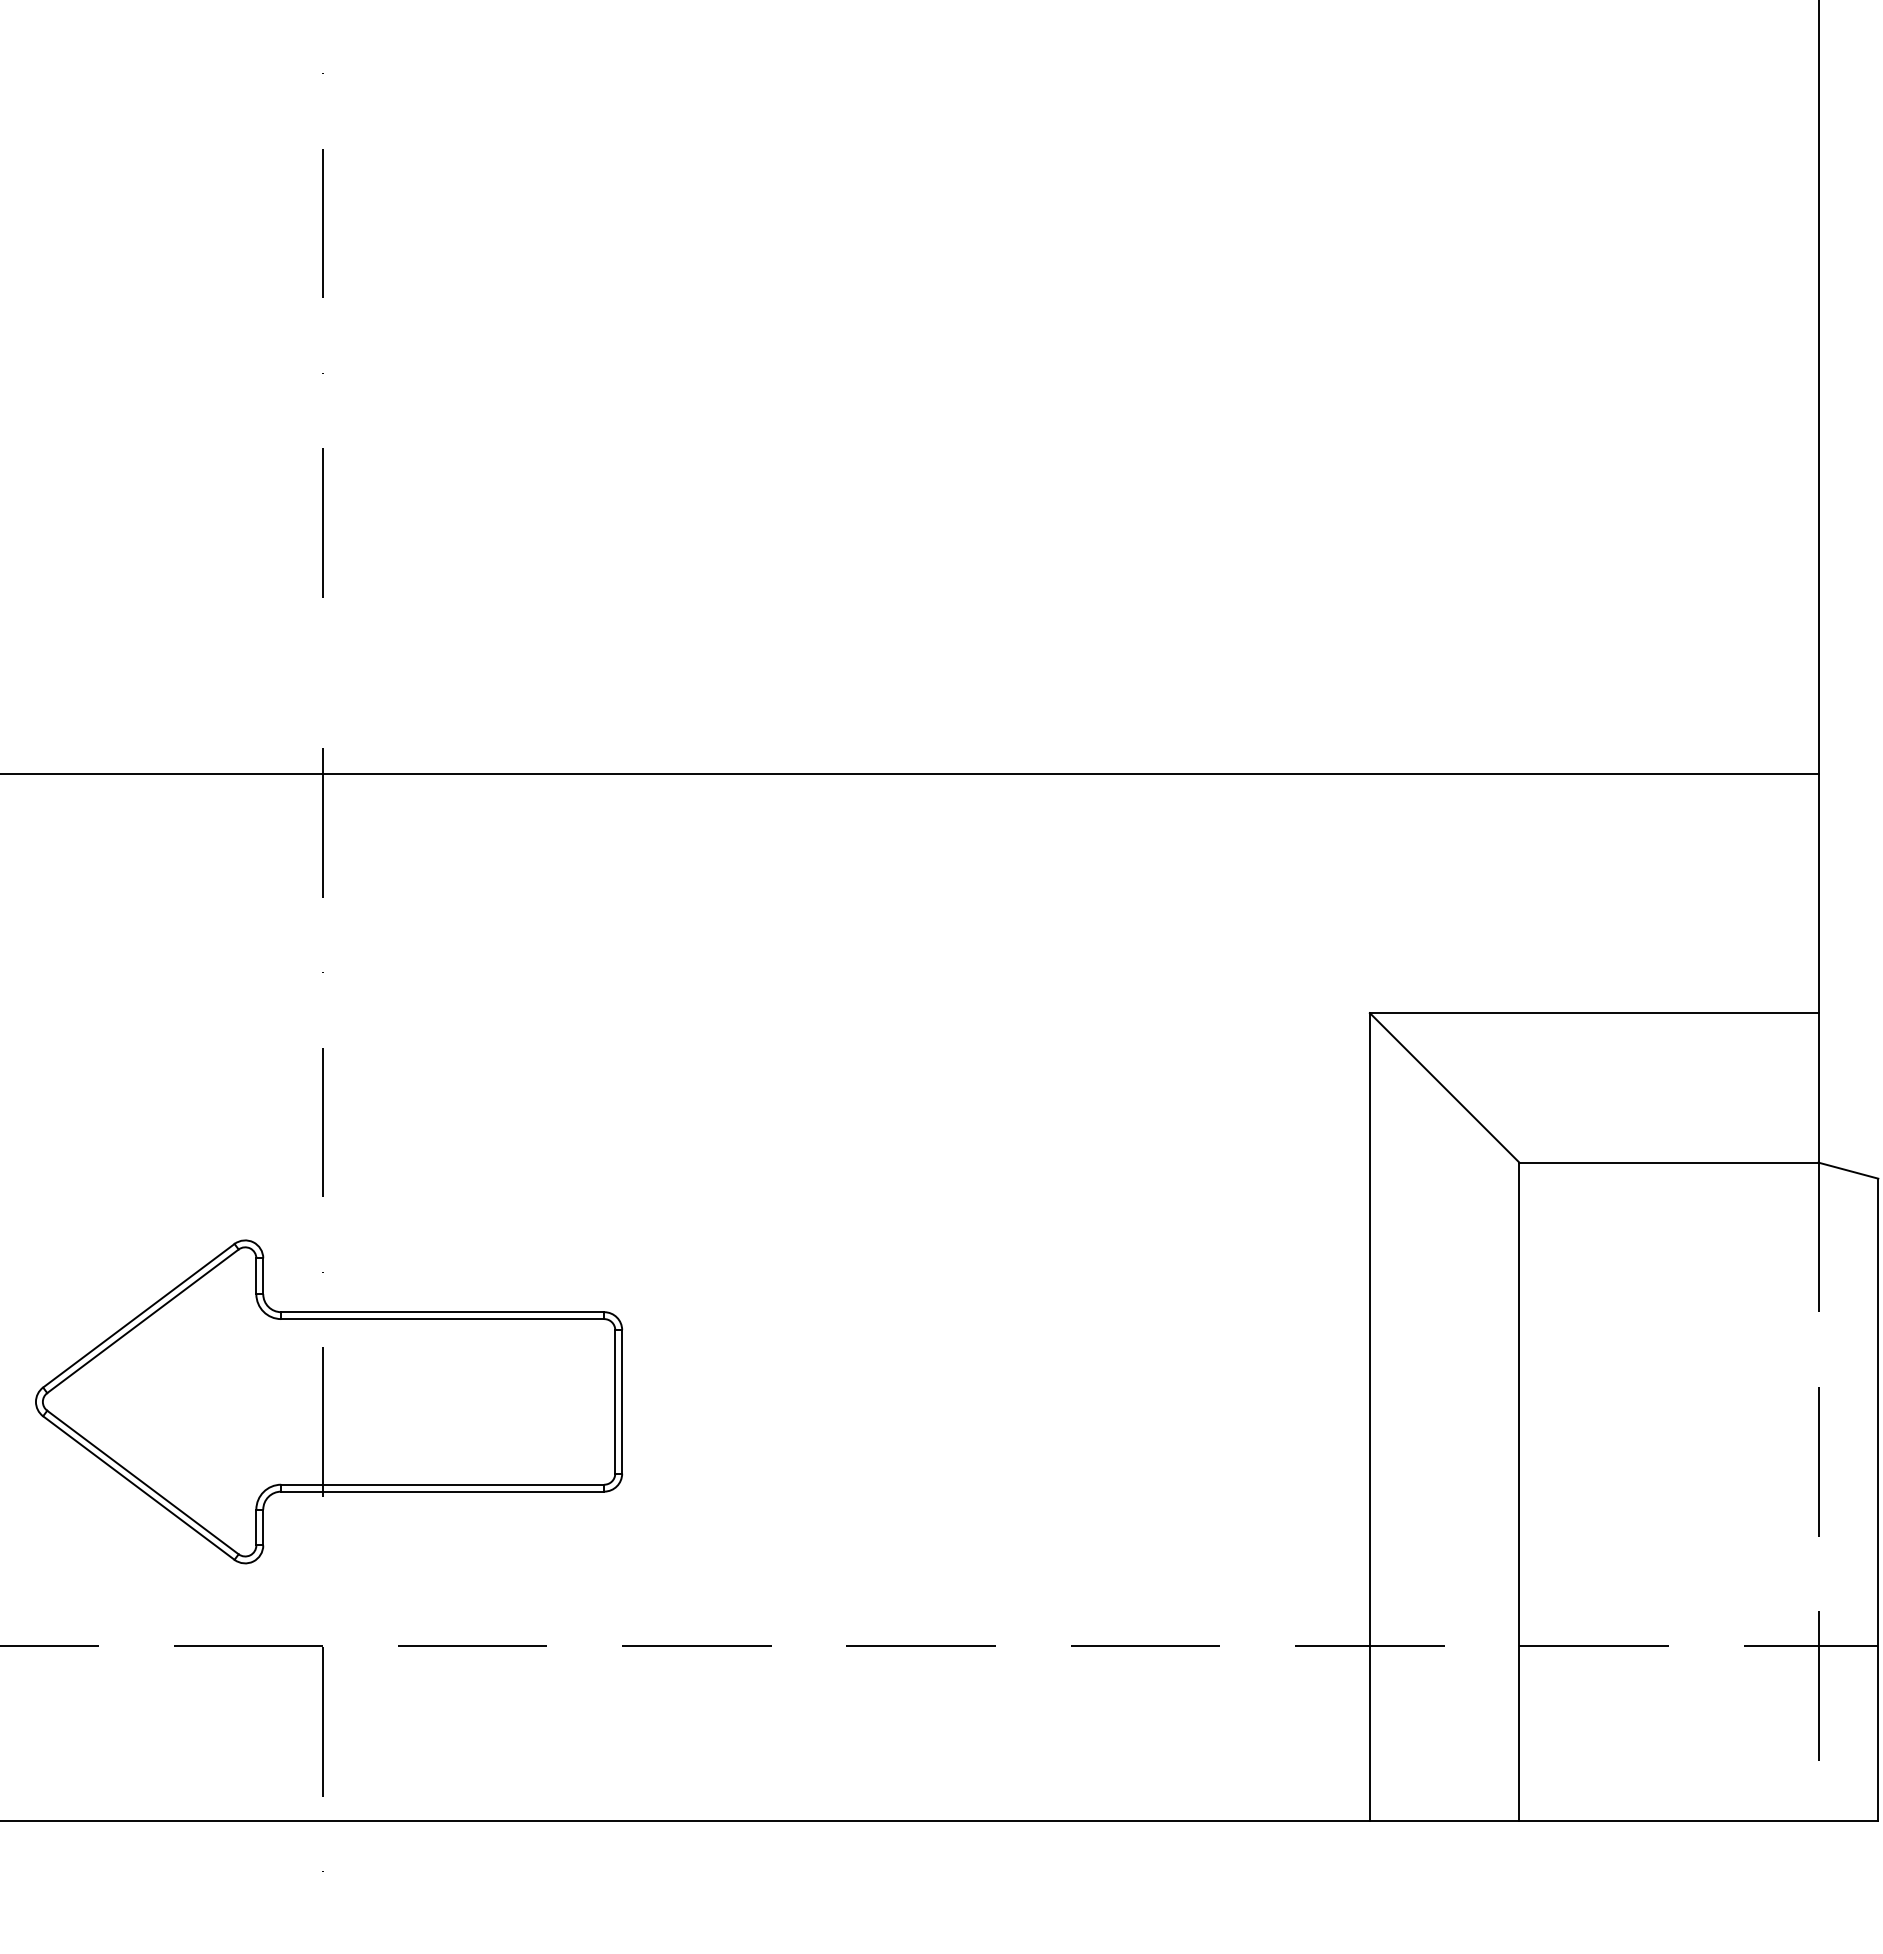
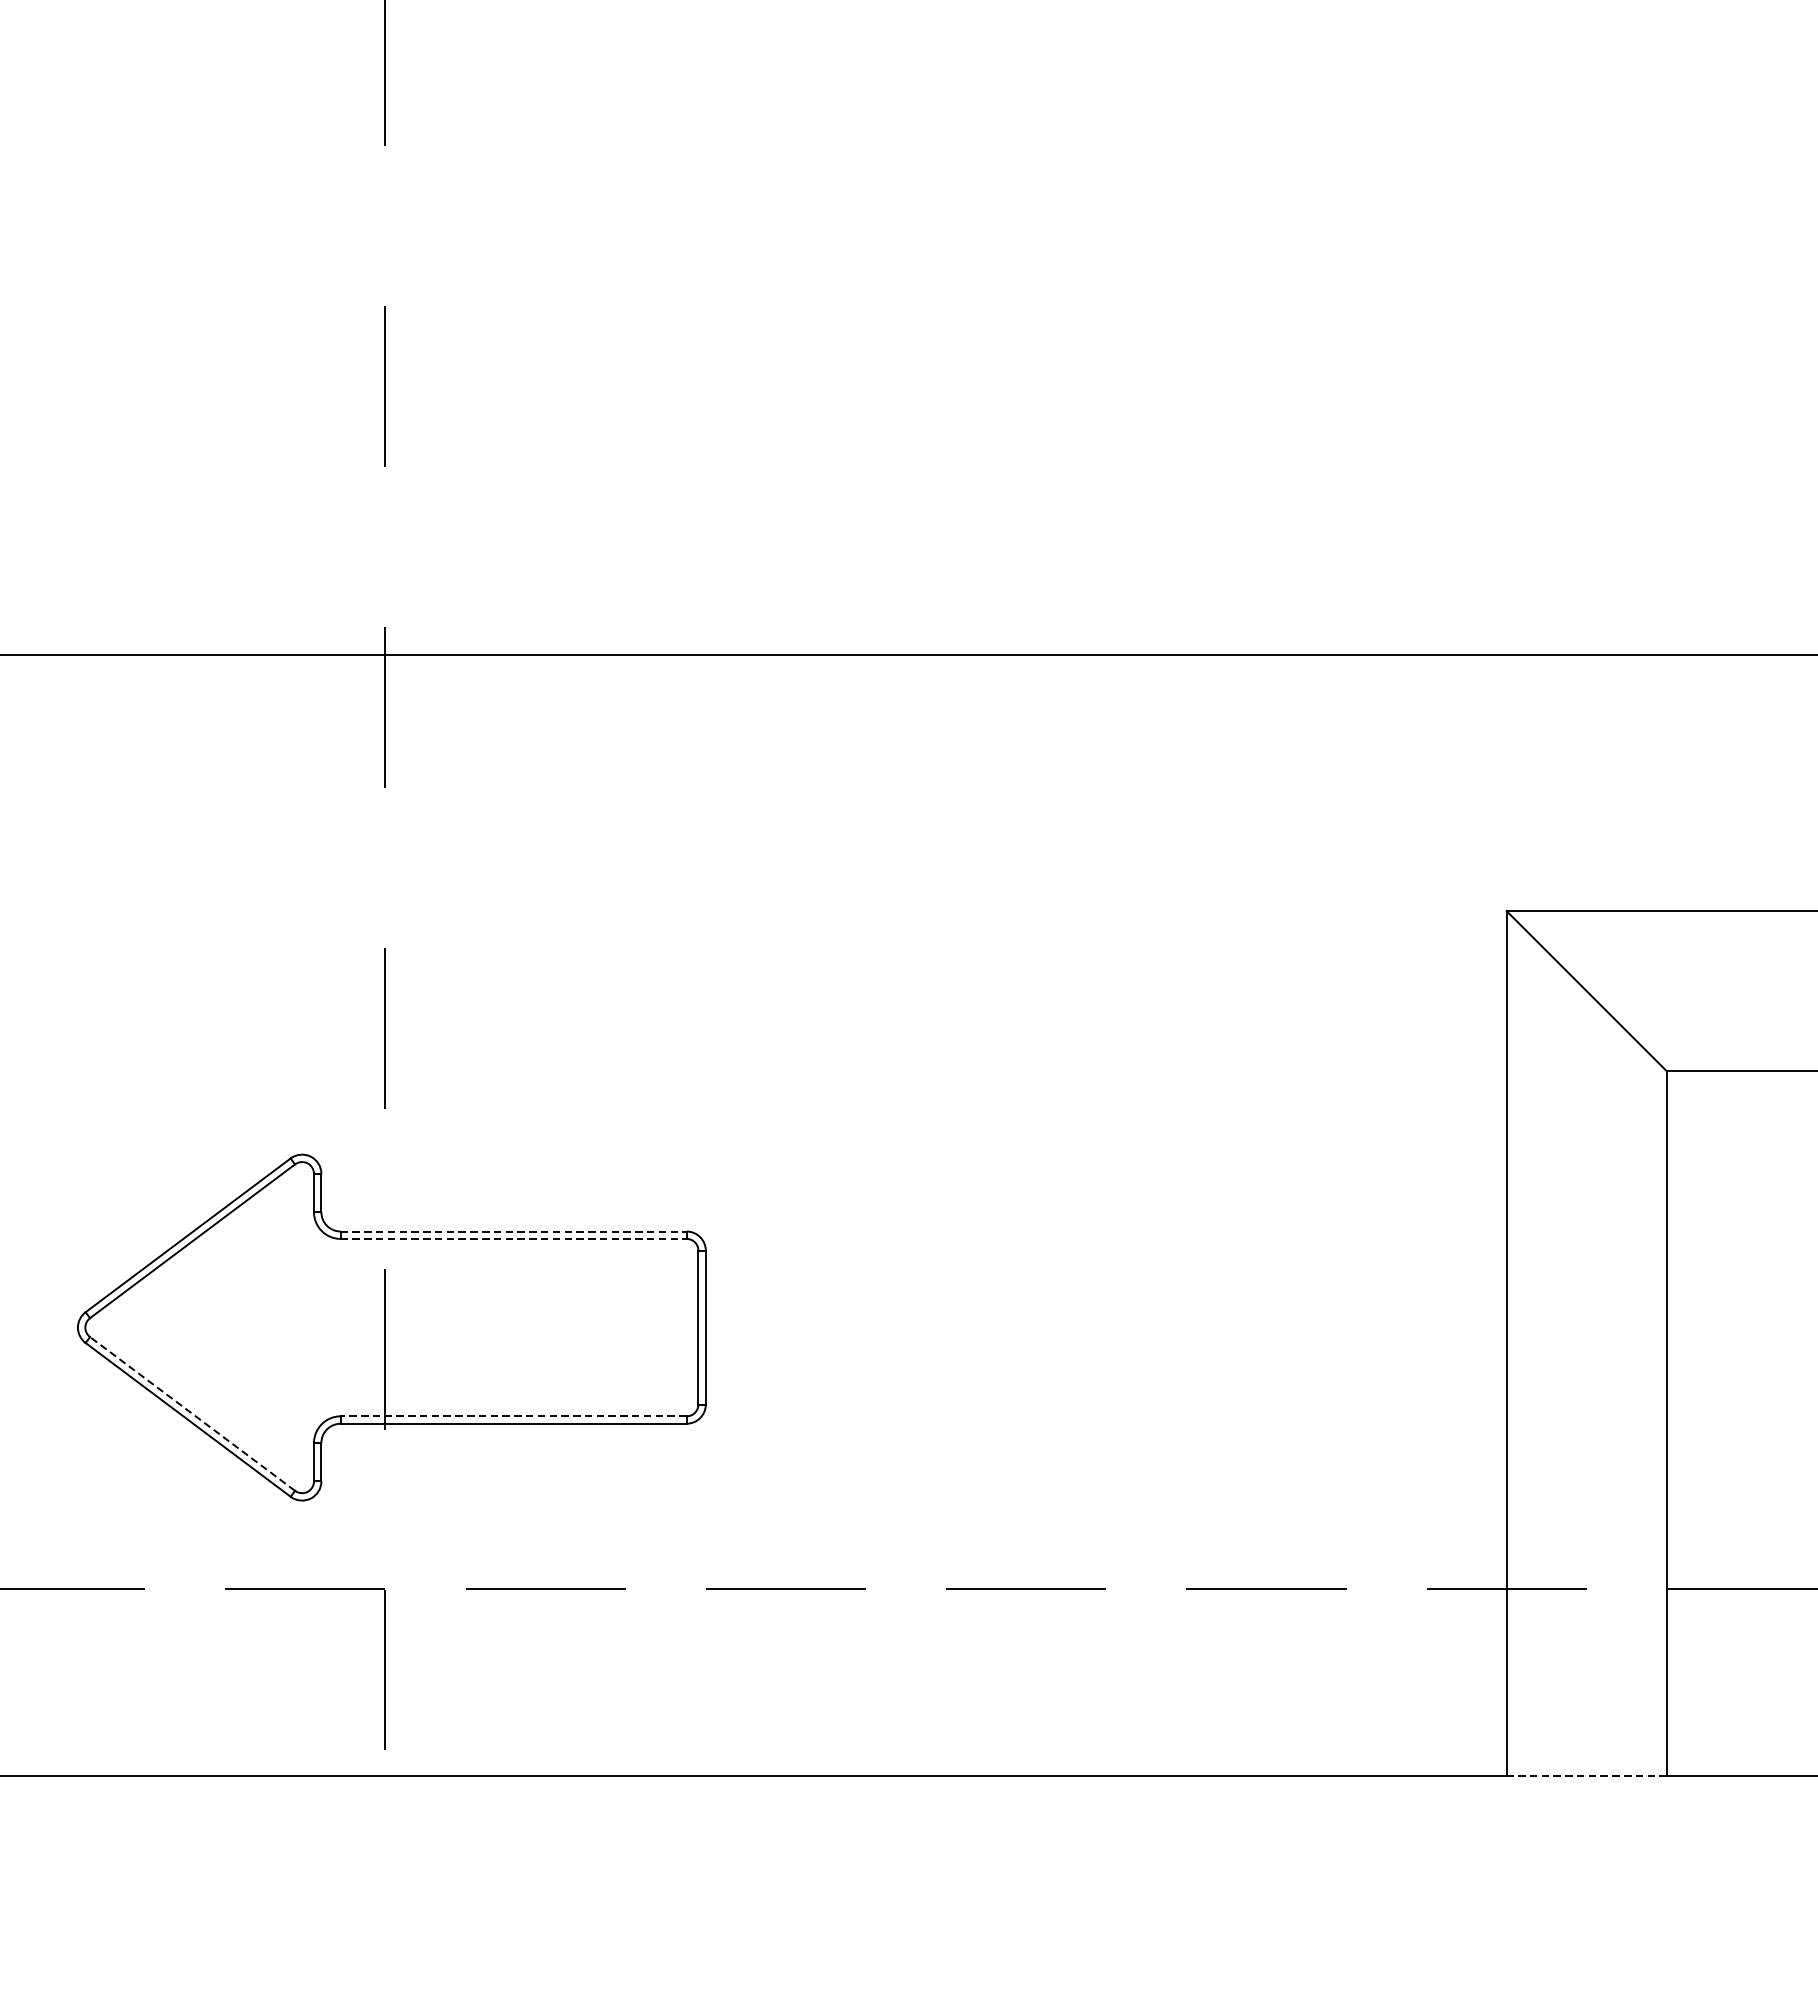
line: (442, 1312) -> (513, 1231), solid -> dashed
line: (442, 1319) -> (513, 1239), solid -> dashed
line: (142, 1482) -> (192, 1413), solid -> dashed
line: (442, 1484) -> (513, 1416), solid -> dashed
line: (1444, 1820) -> (1586, 1775), solid -> dashed

